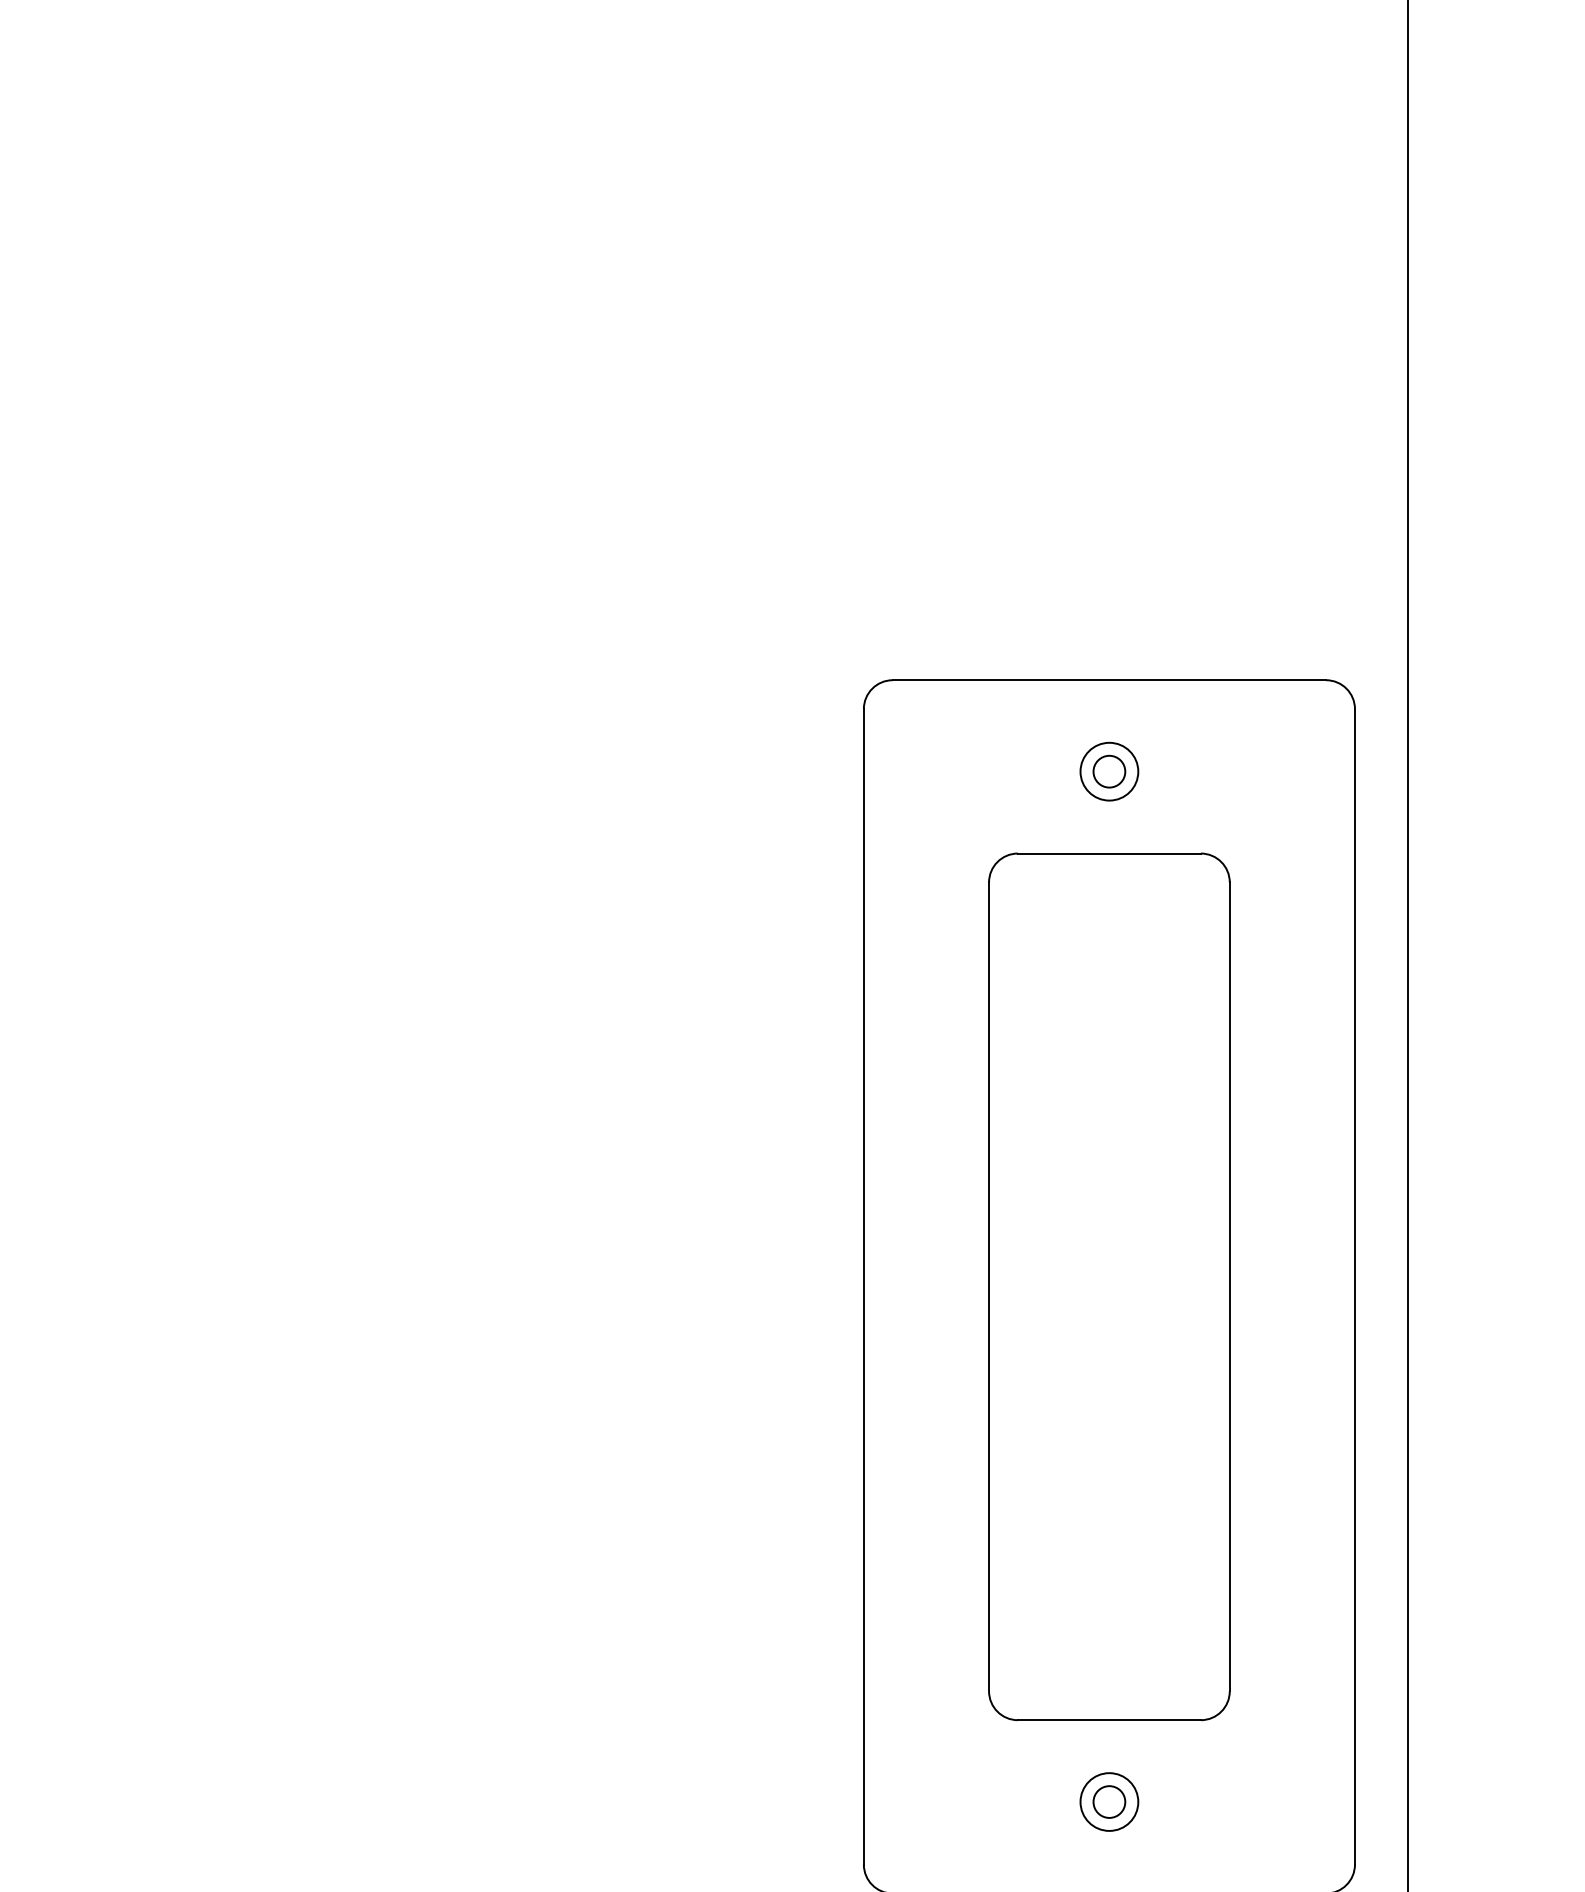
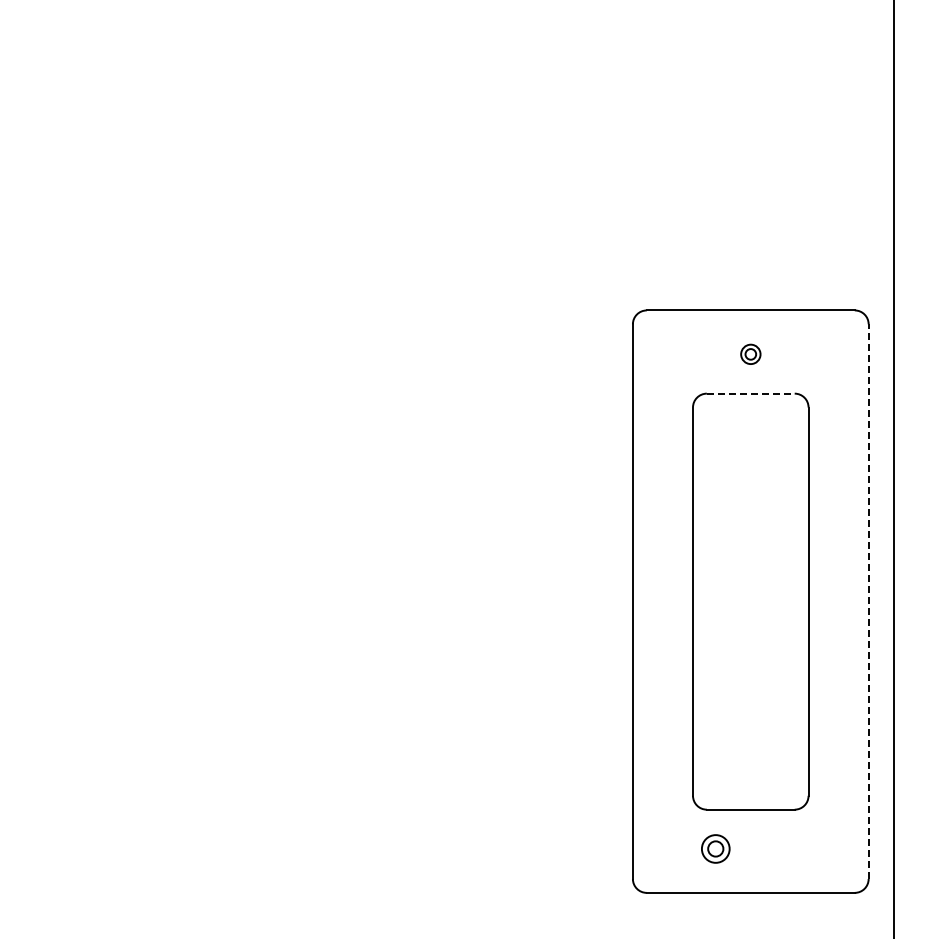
part: (1108, 771) -> (750, 354), size x0.7
line: (1108, 853) -> (750, 393), solid -> dashed
line: (1354, 1286) -> (868, 601), solid -> dashed
part: (1108, 1801) -> (715, 848), moved

